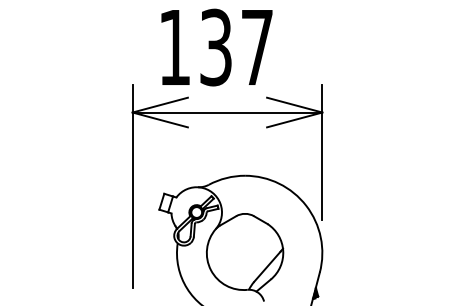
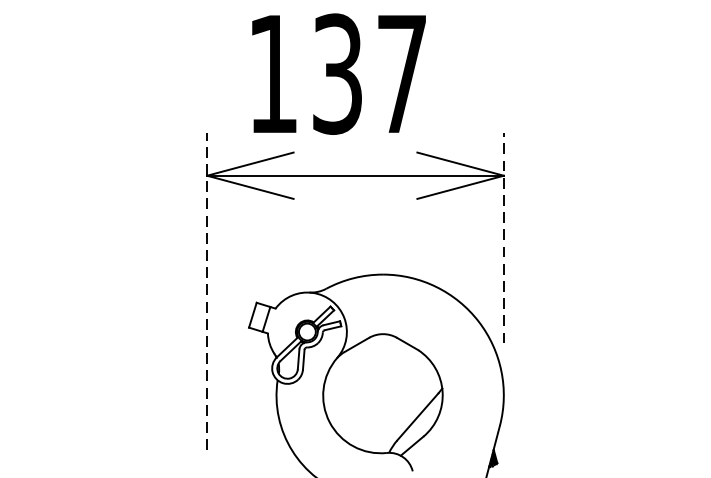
line: (322, 151) -> (504, 236), solid -> dashed
line: (132, 186) -> (206, 291), solid -> dashed

